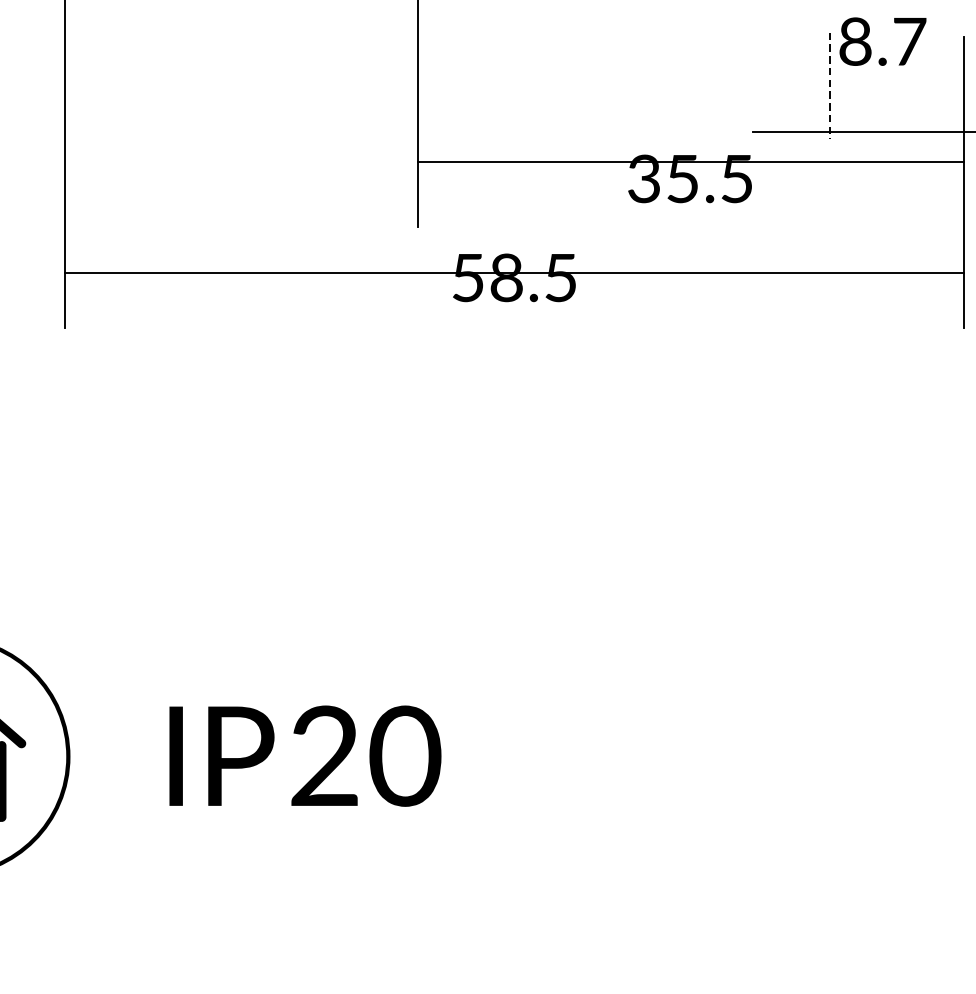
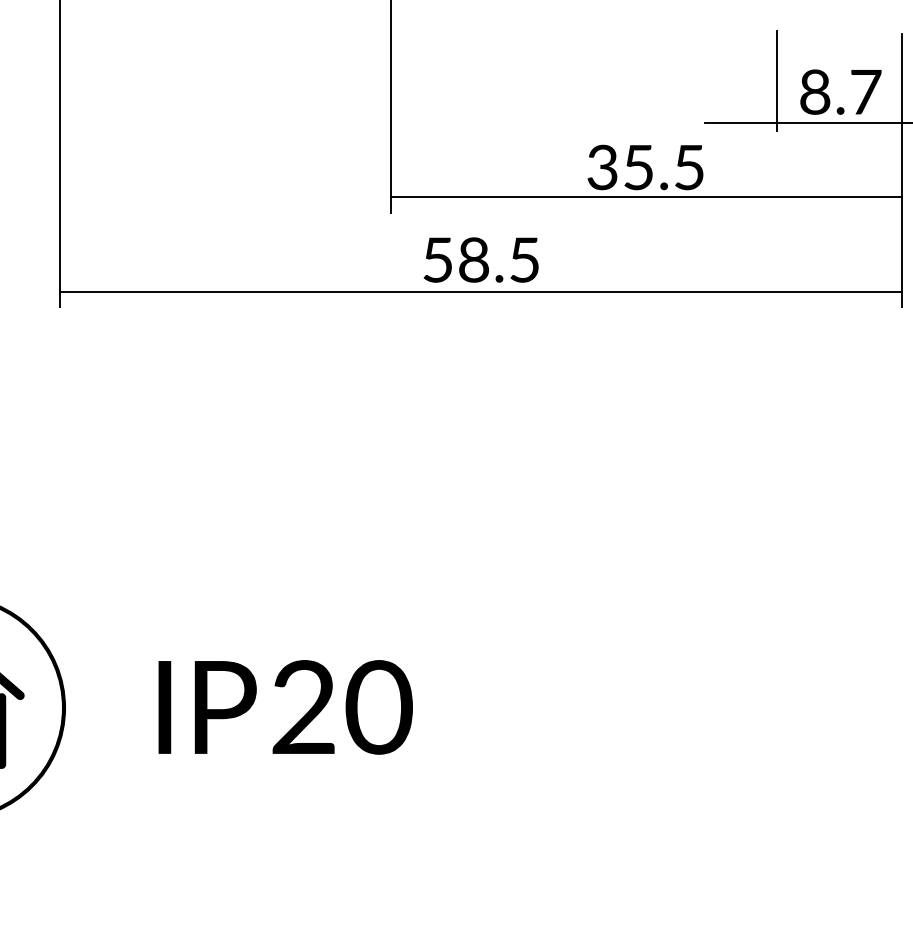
text: (882, 40) -> (840, 91), moved
line: (830, 85) -> (776, 80), dashed -> solid
line: (691, 161) -> (646, 197), moved
line: (513, 273) -> (480, 291), moved

